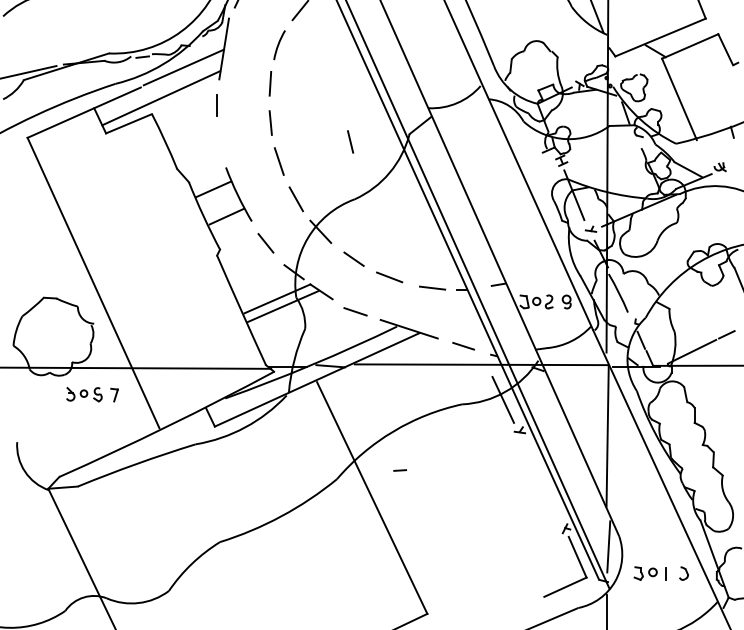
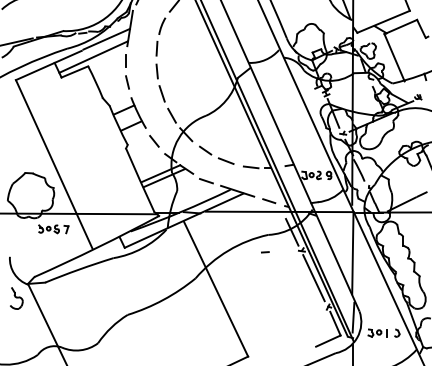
line: (350, 141) -> (127, 82), moved
line: (400, 470) -> (265, 252), moved
line: (539, 479) -> (313, 278), added
part: (28, 513) -> (16, 298), added

